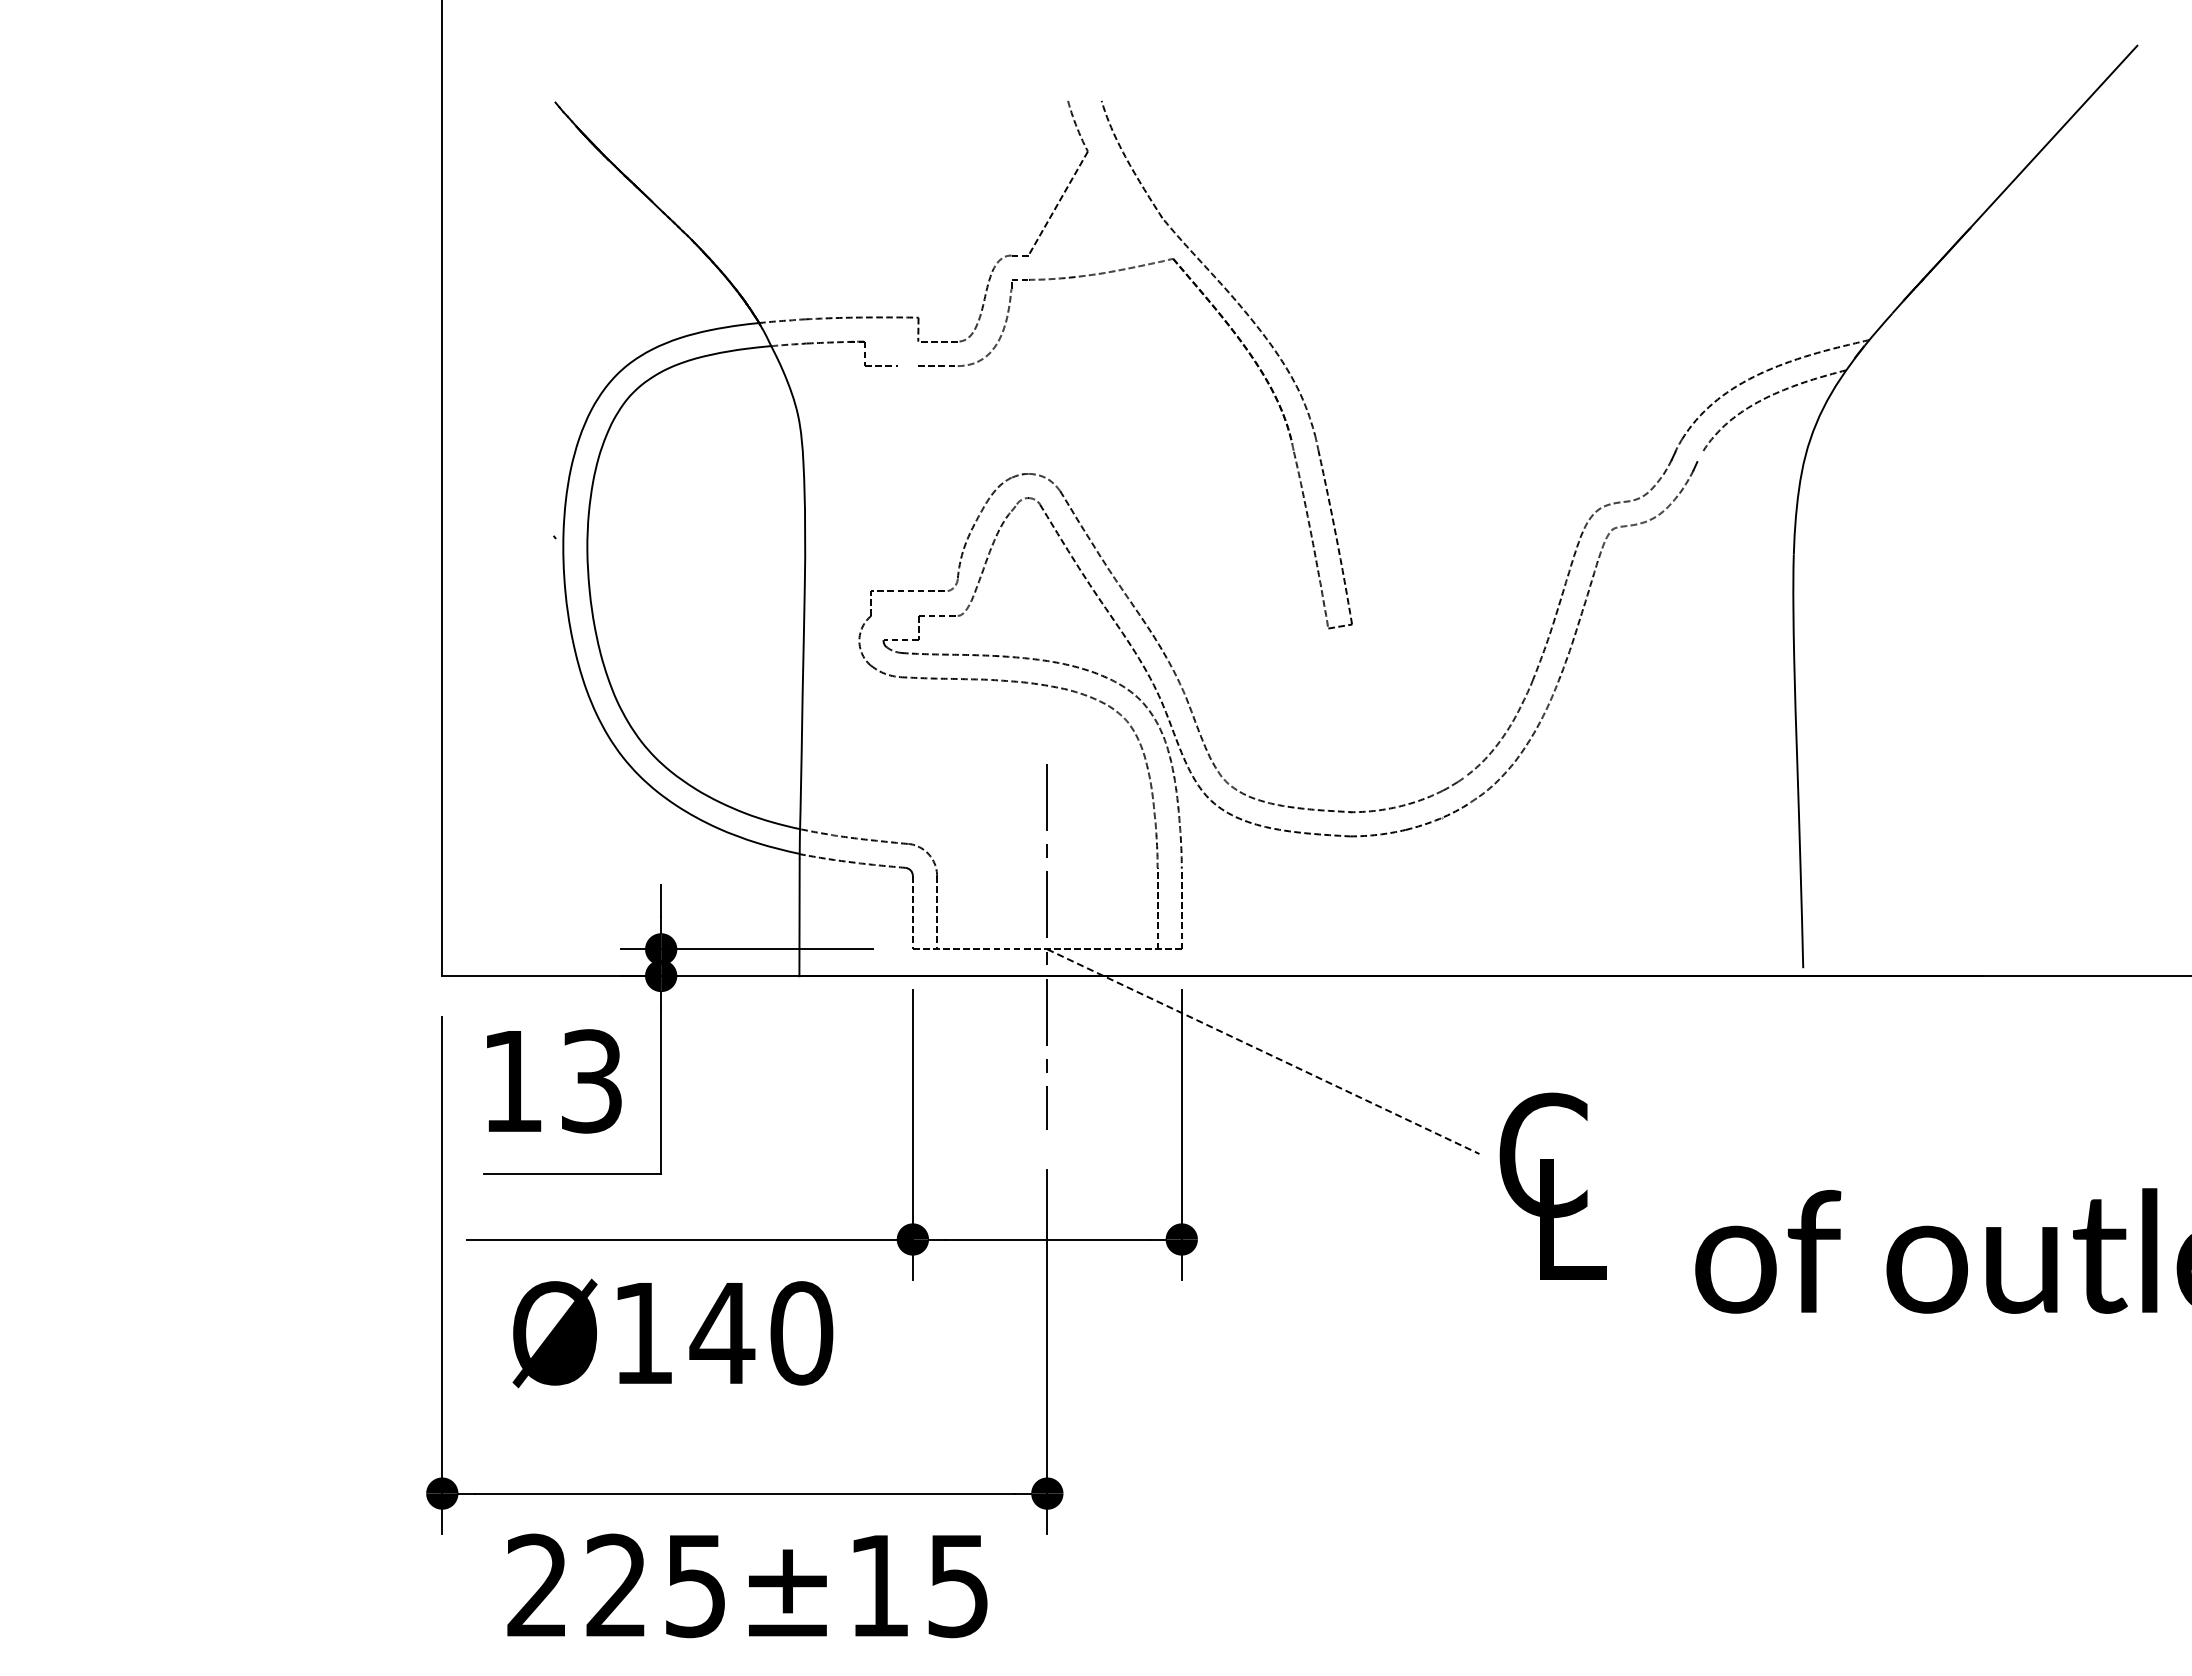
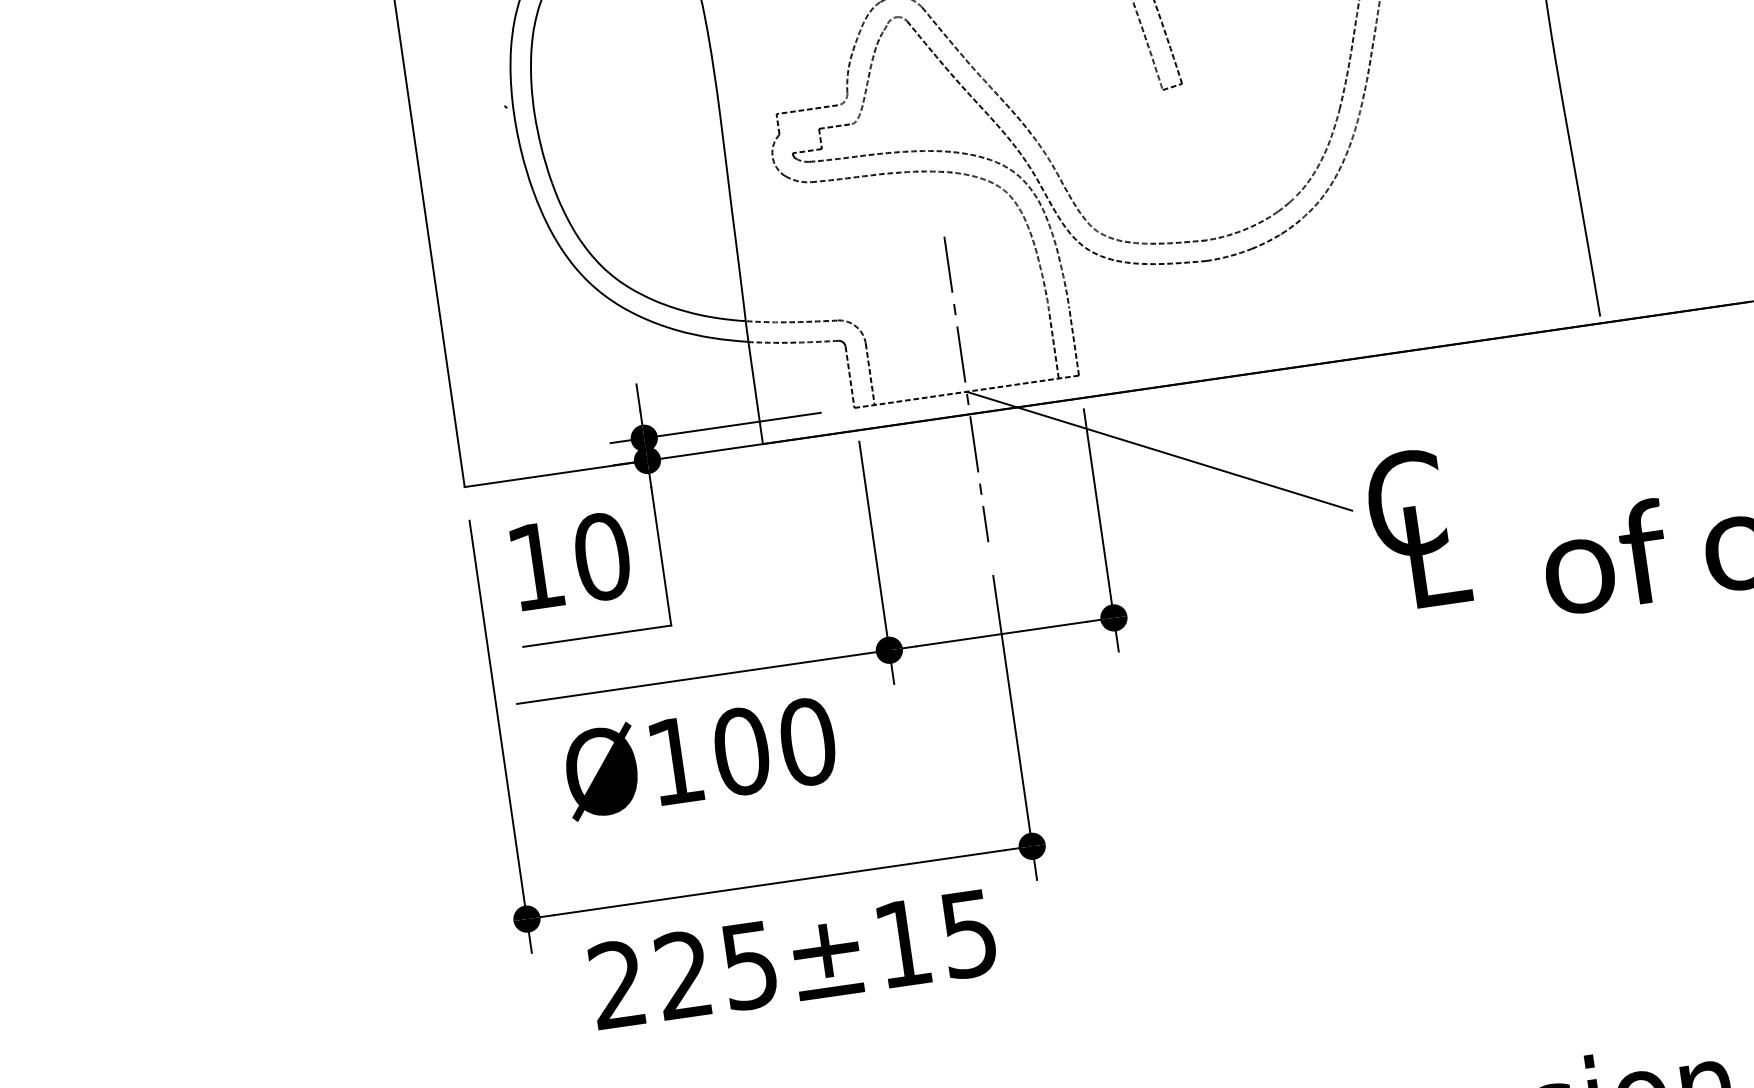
line: (1263, 1051) -> (1159, 451), dashed -> solid
text: (591, 1081) -> (601, 557), 13 -> 10
text: (722, 1333) -> (741, 751), Ø140 -> Ø100

